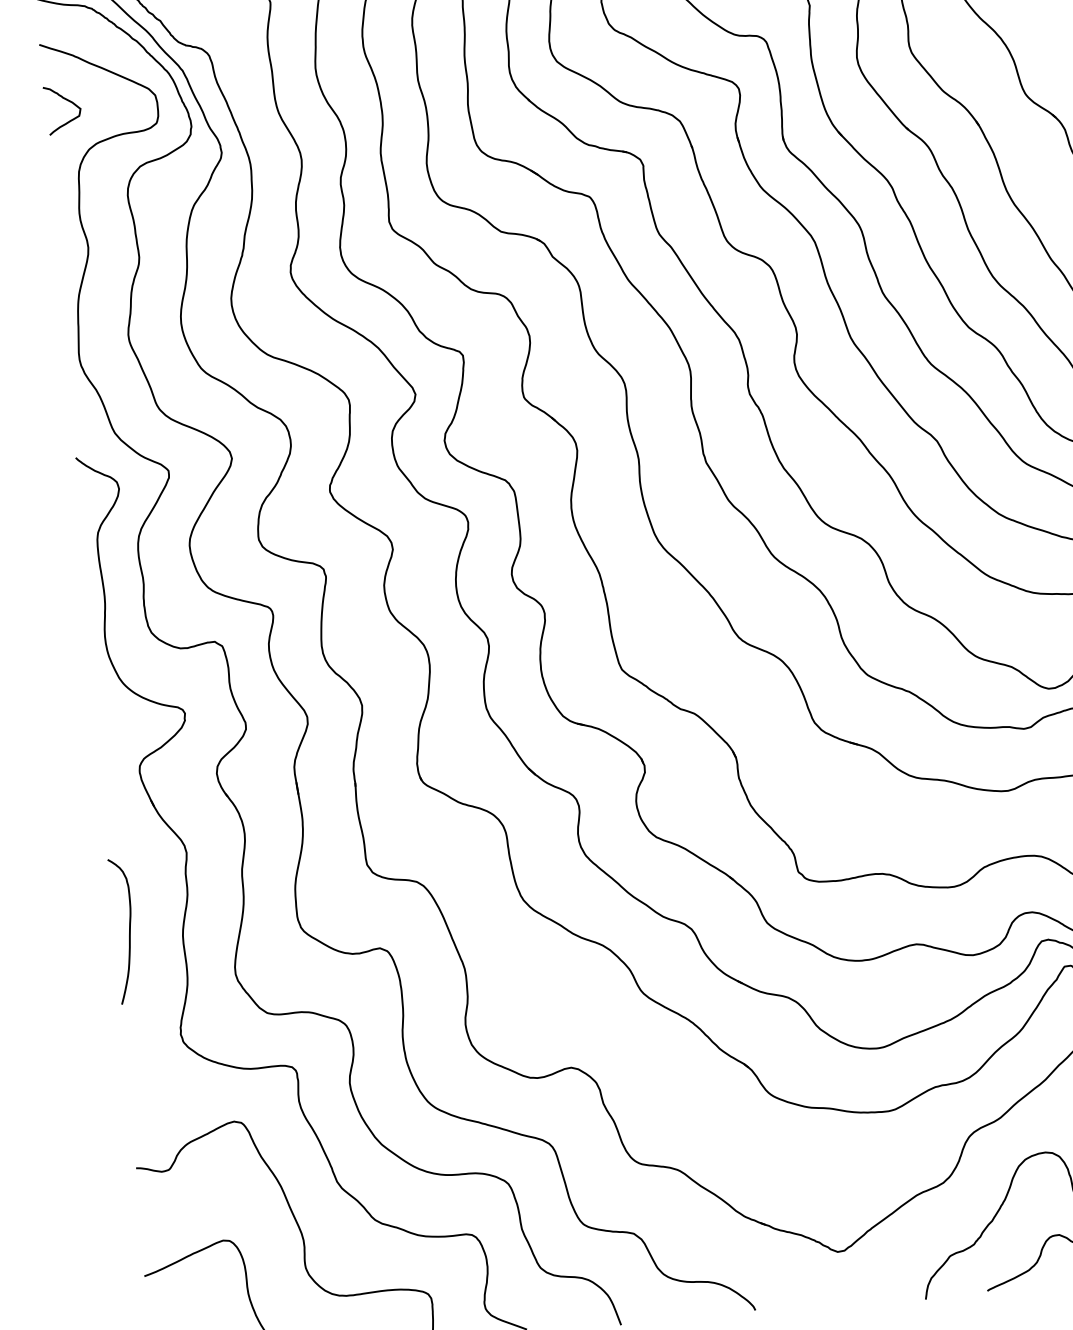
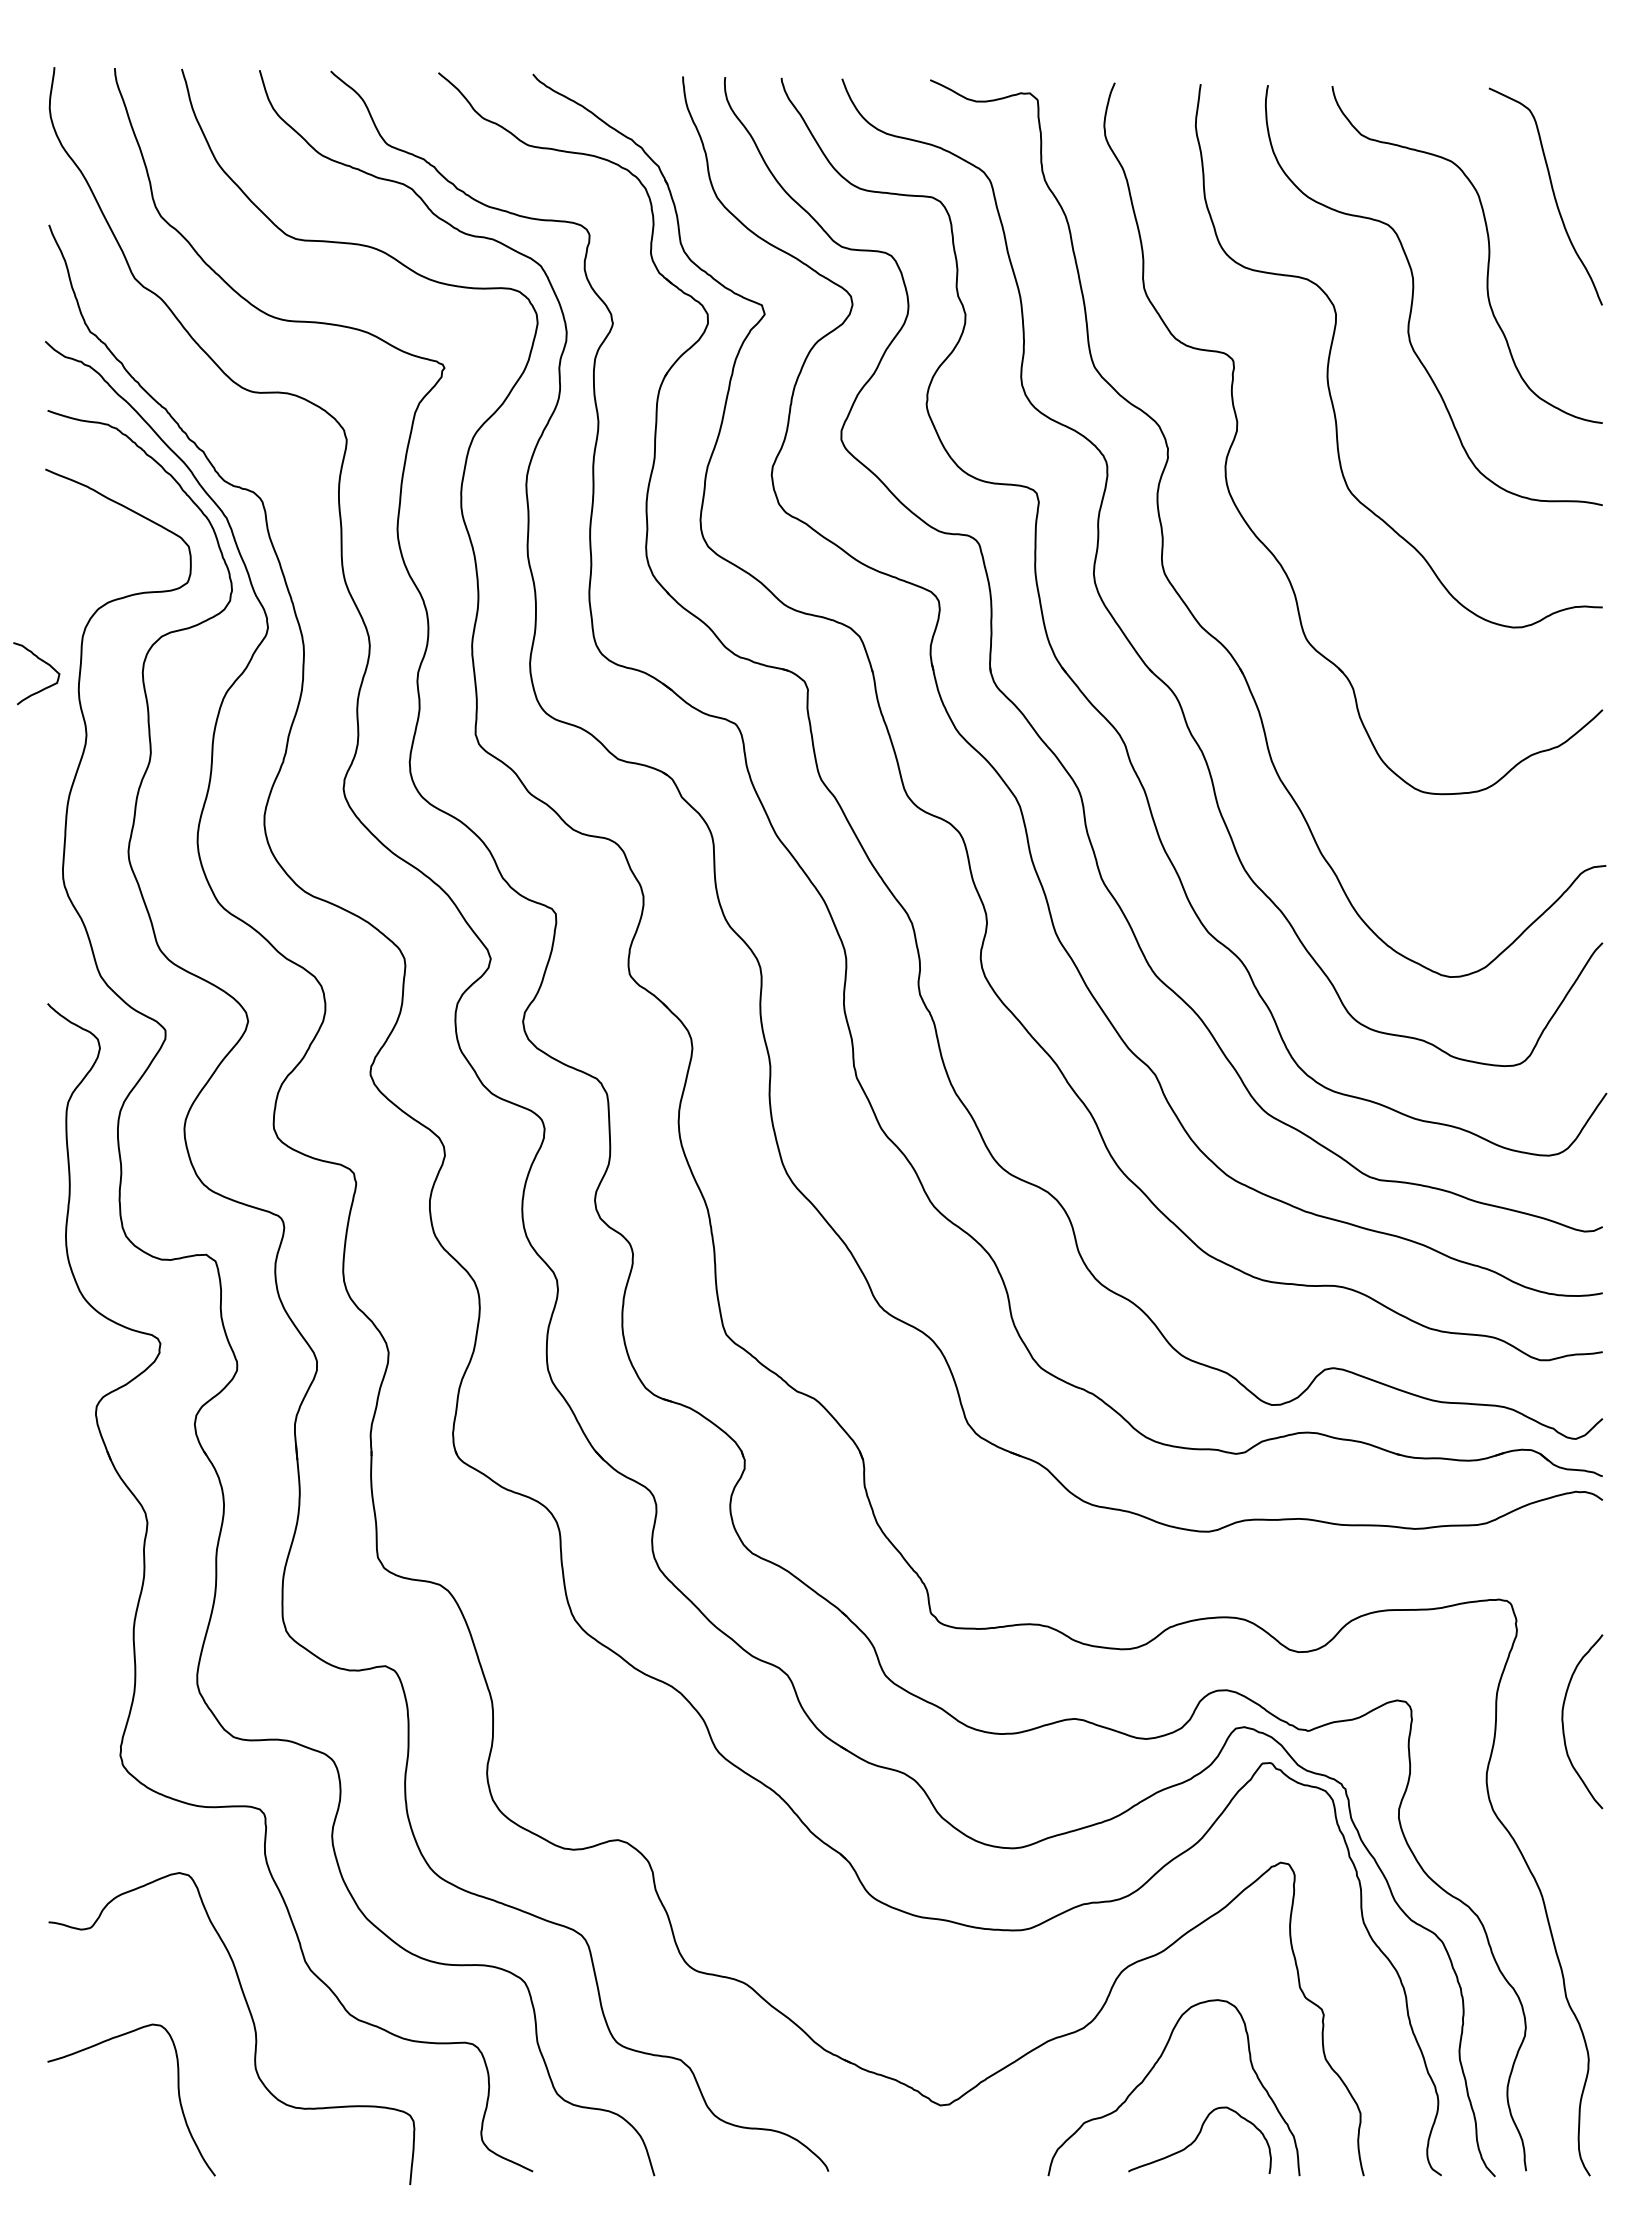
curve: (67, 100) -> (43, 662), moved
curve: (129, 930) -> (65, 1616), removed

